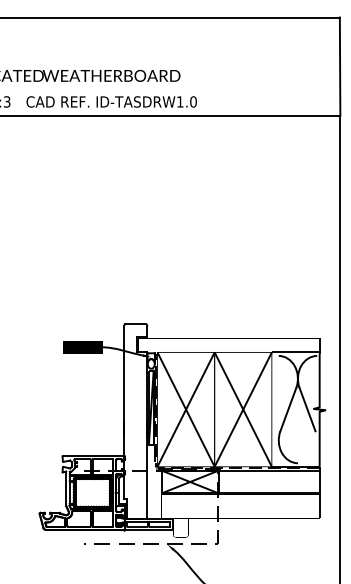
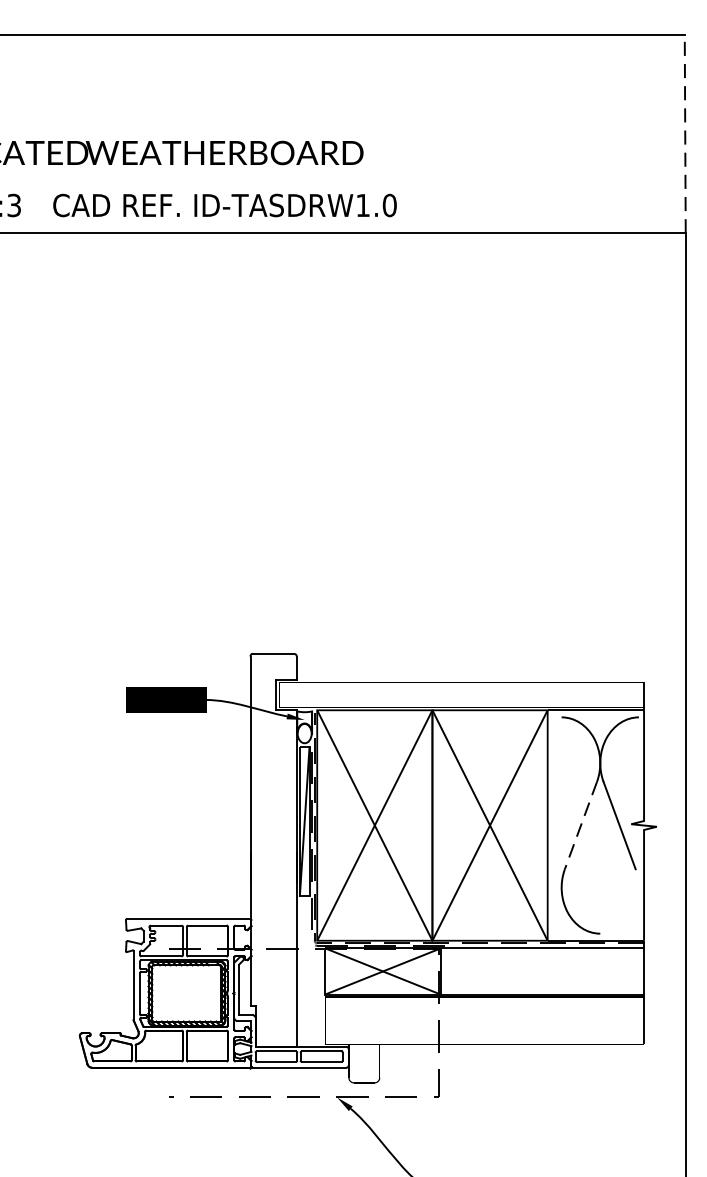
line: (340, 66) -> (686, 134), solid -> dashed
line: (288, 410) -> (581, 827), solid -> dashed

